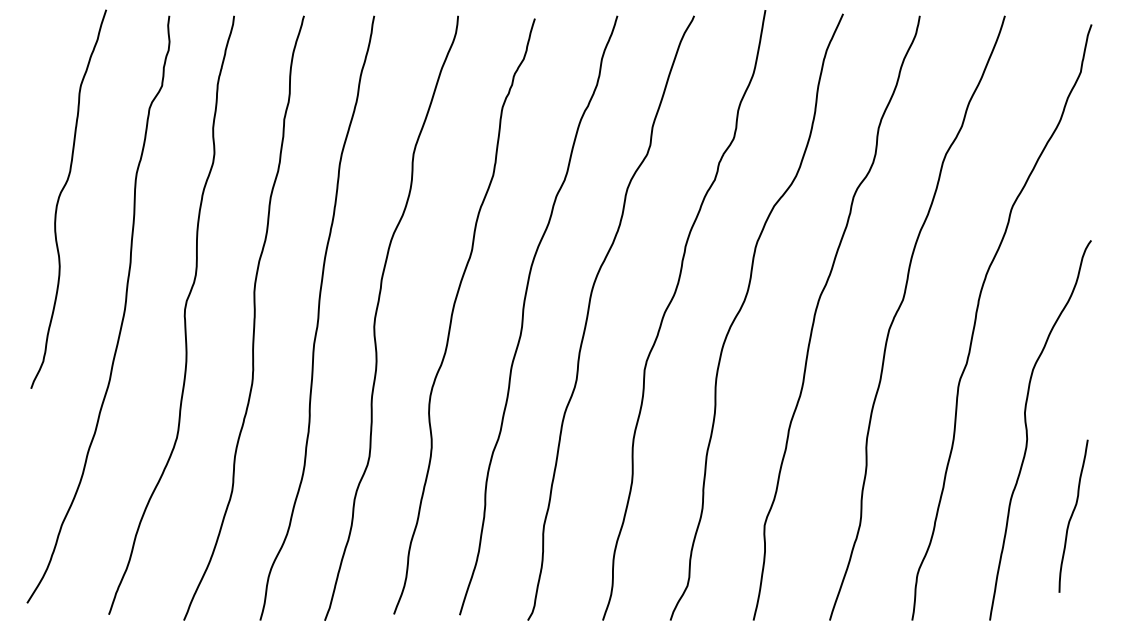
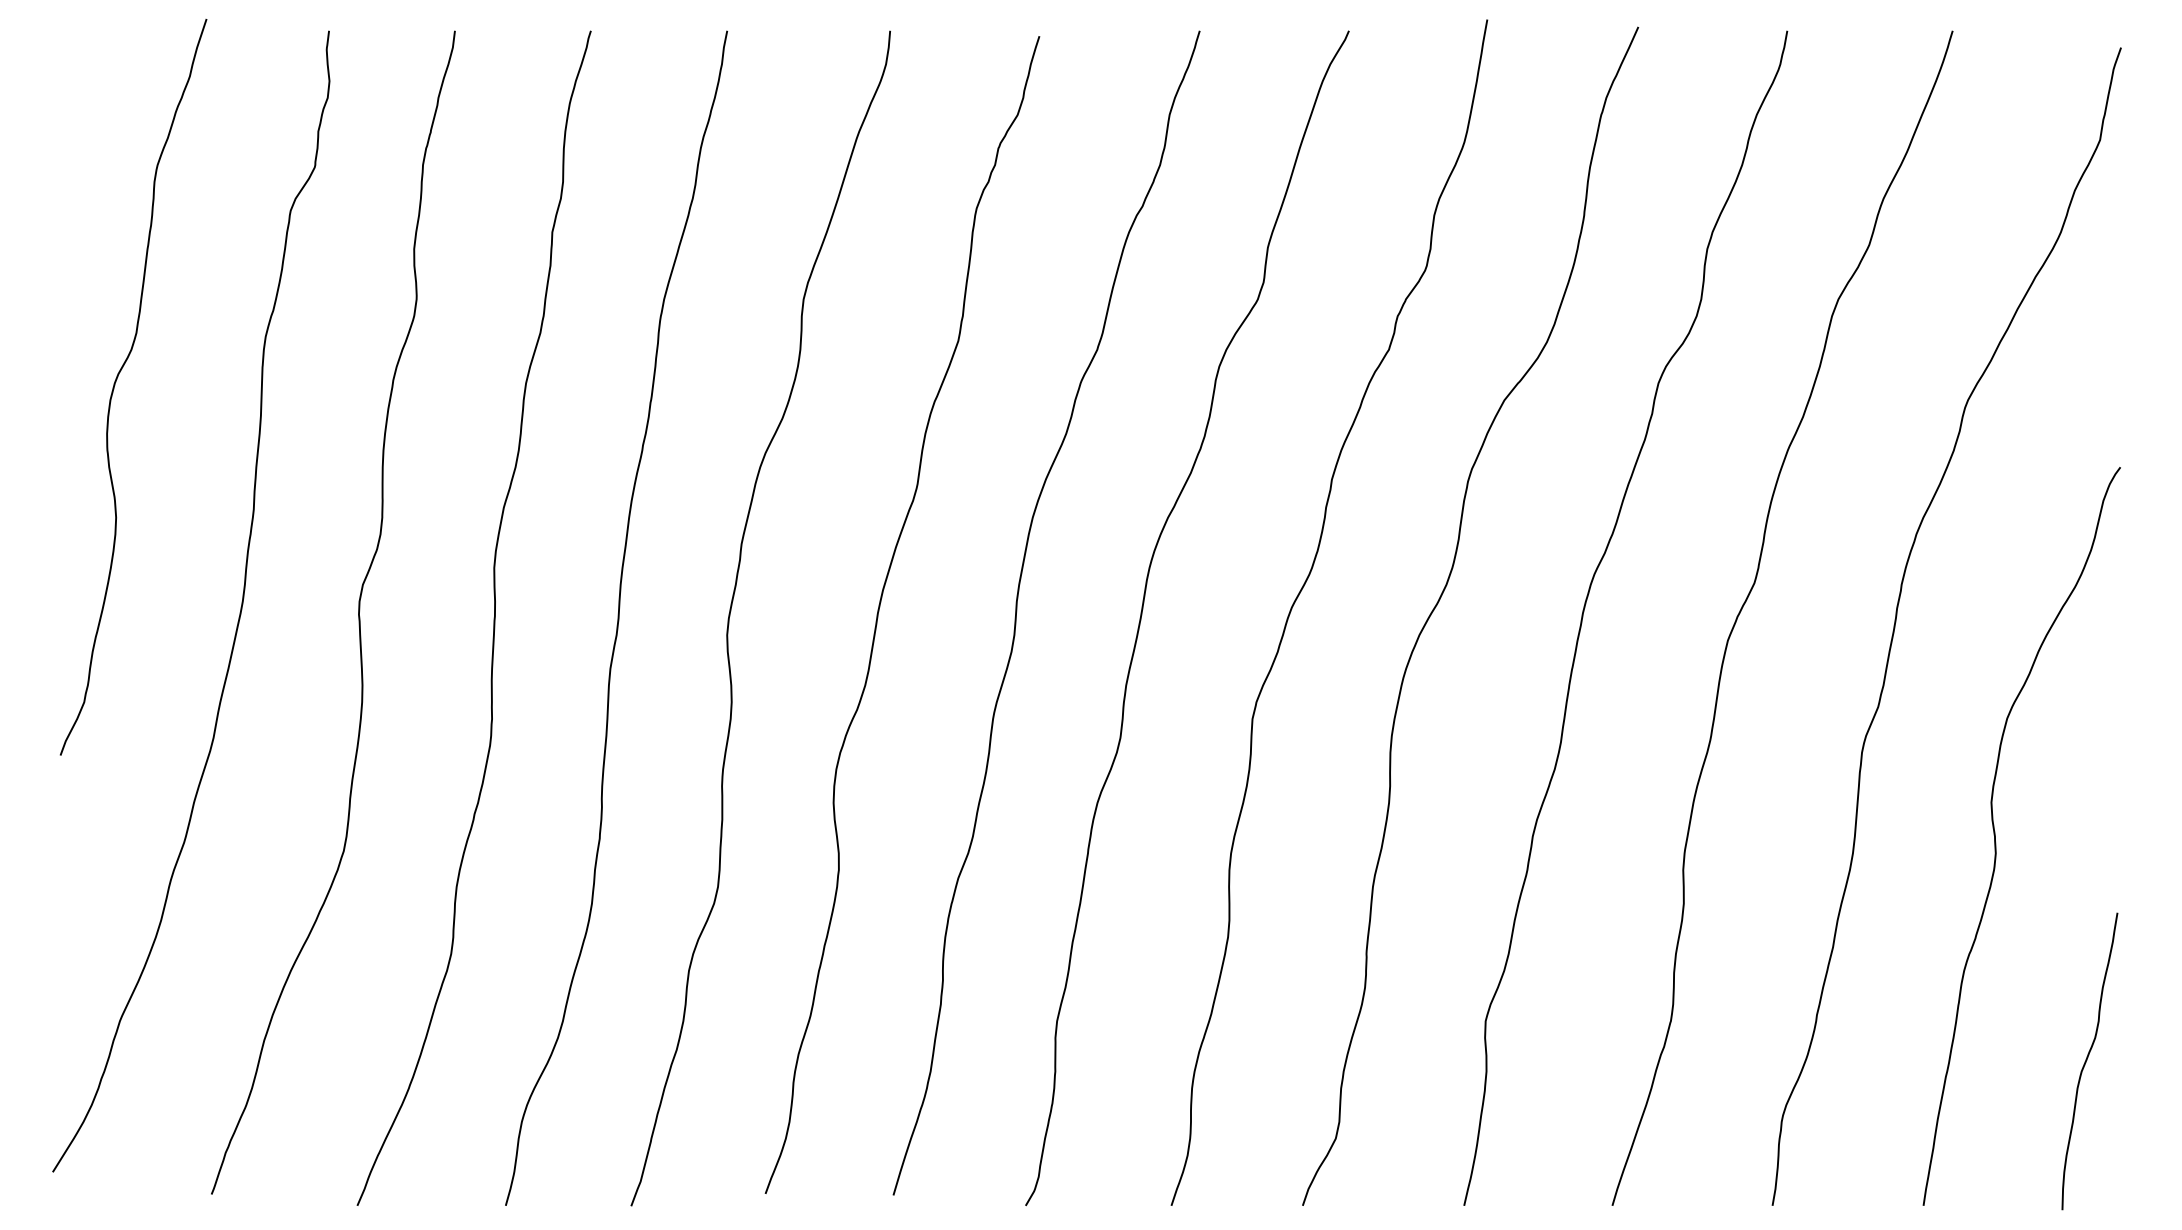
curve: (1073, 514) -> (2089, 1058), moved

